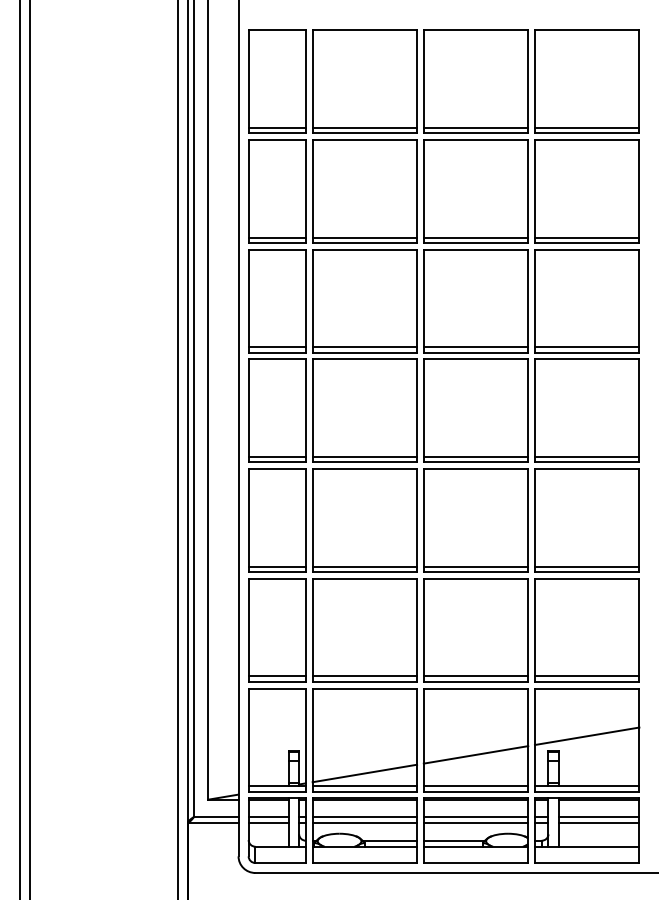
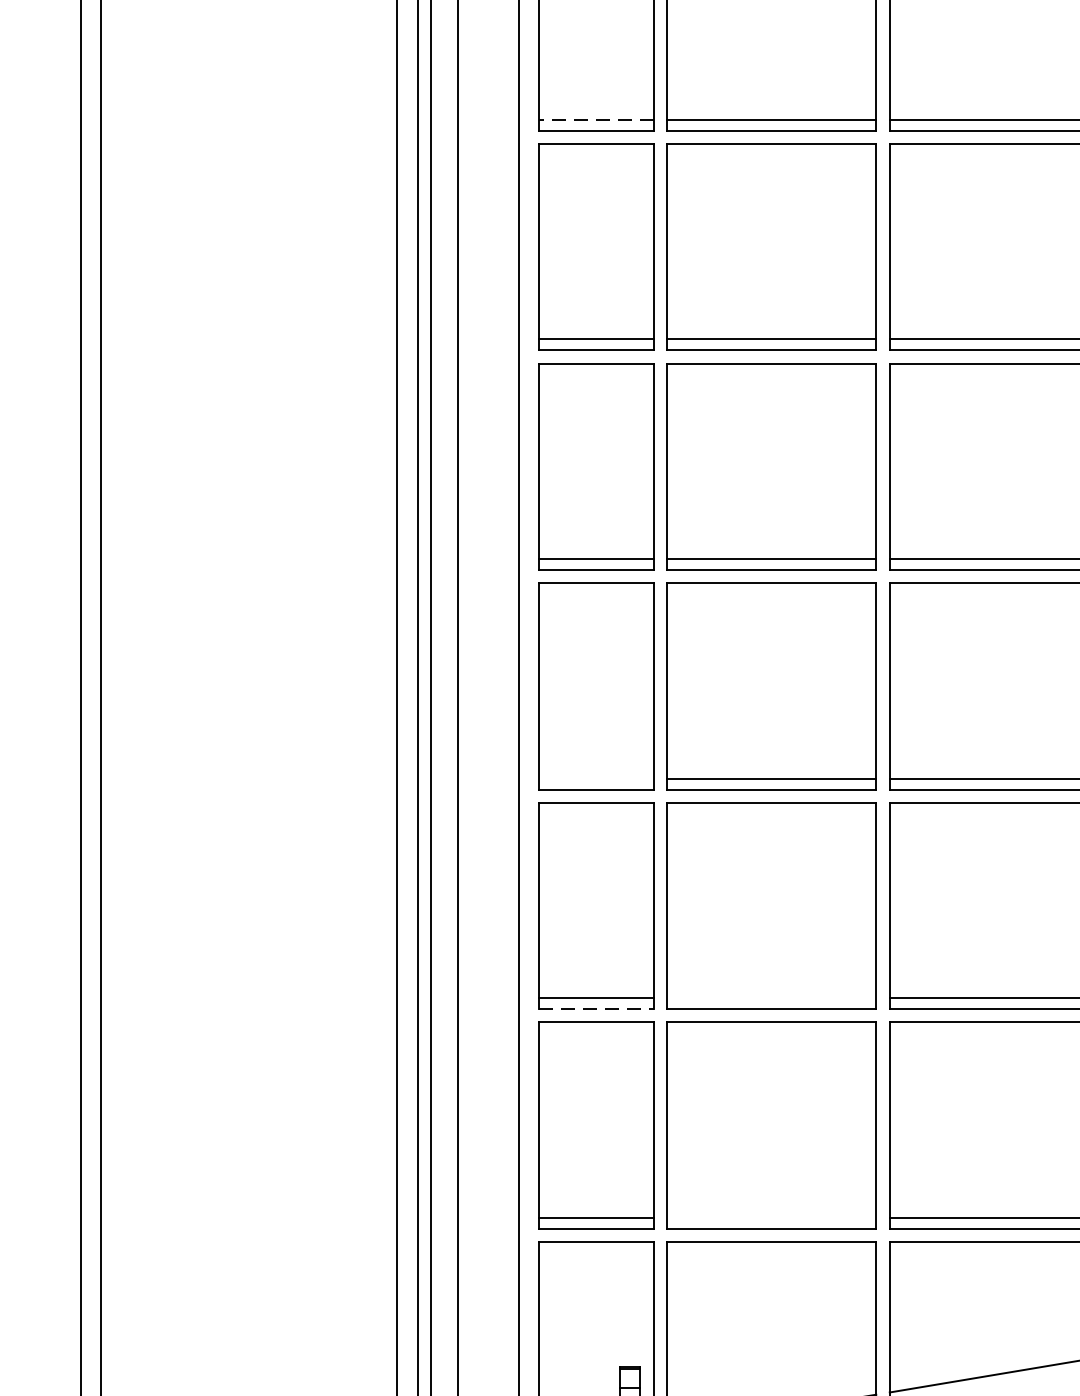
line: (277, 127) -> (596, 119), solid -> dashed
line: (276, 457) -> (594, 779), removed
line: (364, 566) -> (771, 997), removed
line: (277, 572) -> (596, 1009), solid -> dashed
line: (364, 676) -> (771, 1218), removed

